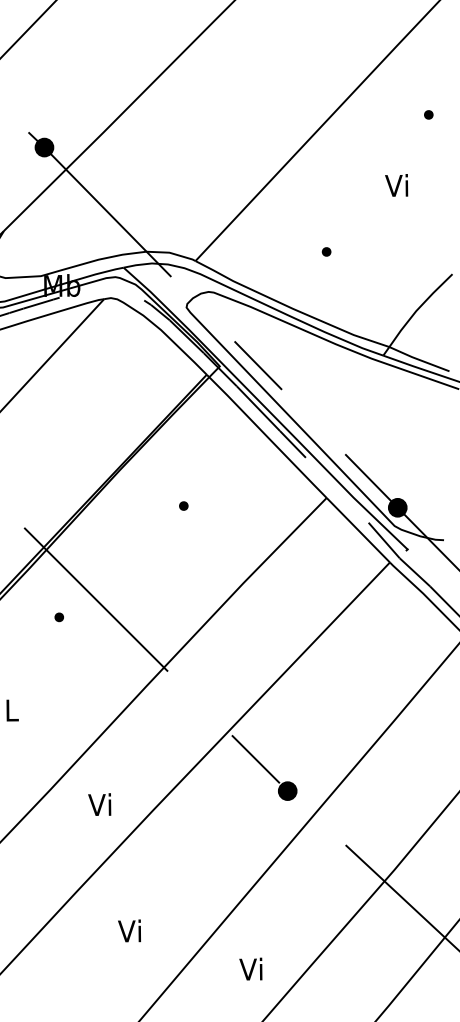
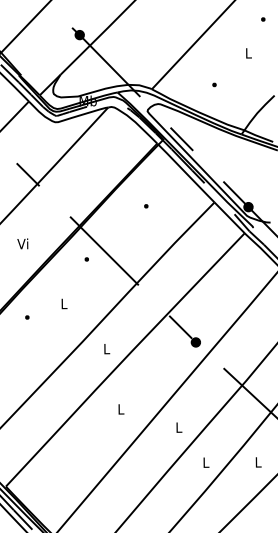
text: (395, 183) -> (247, 52), Vi -> L
text: (98, 803) -> (105, 348), Vi -> L
text: (129, 929) -> (120, 408), Vi -> L
text: (251, 969) -> (178, 427), Vi -> L

